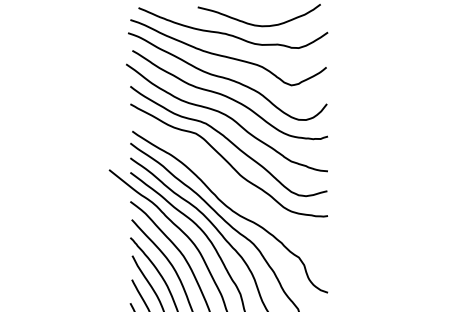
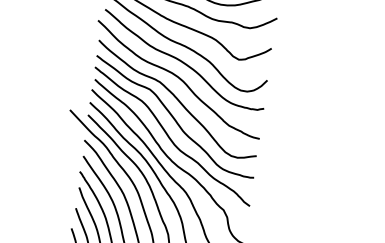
curve: (227, 185) -> (170, 138), added

